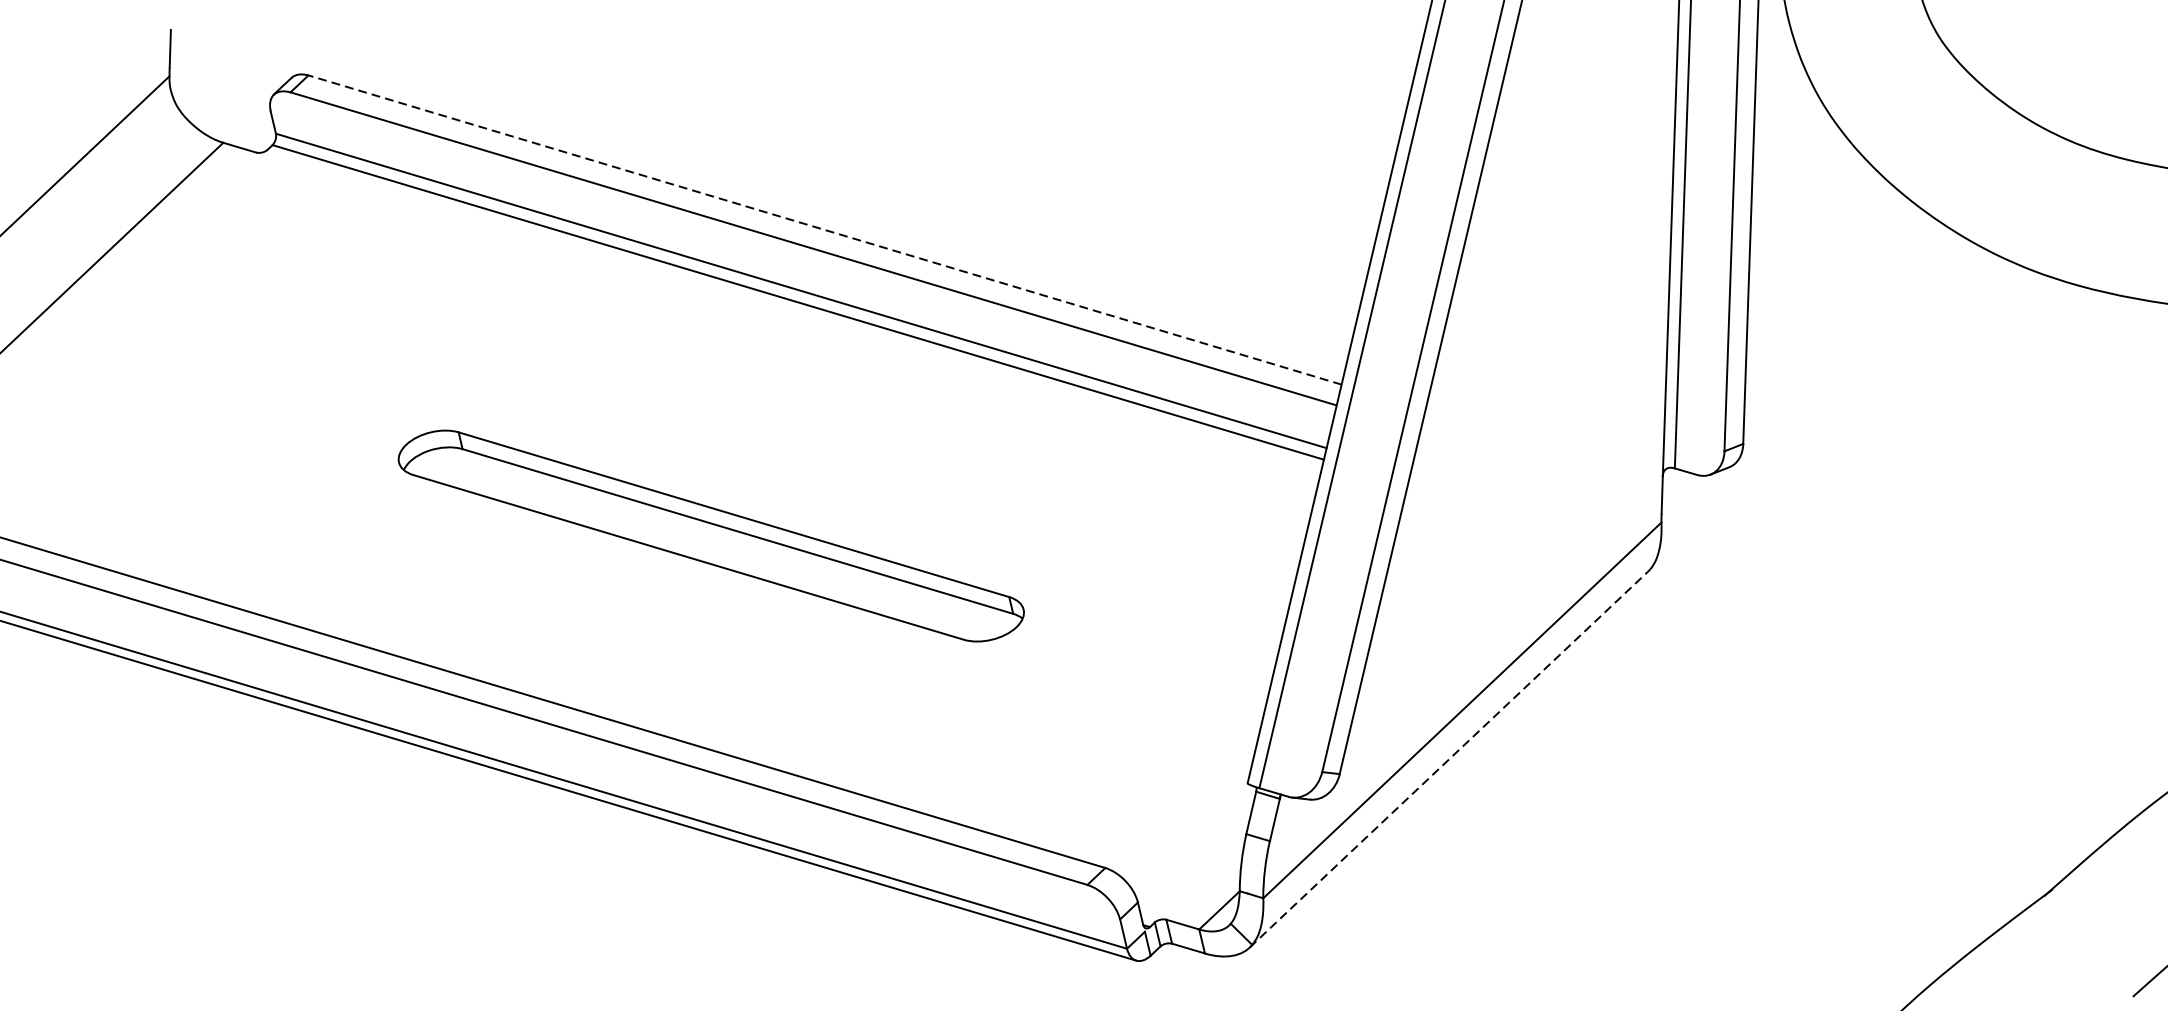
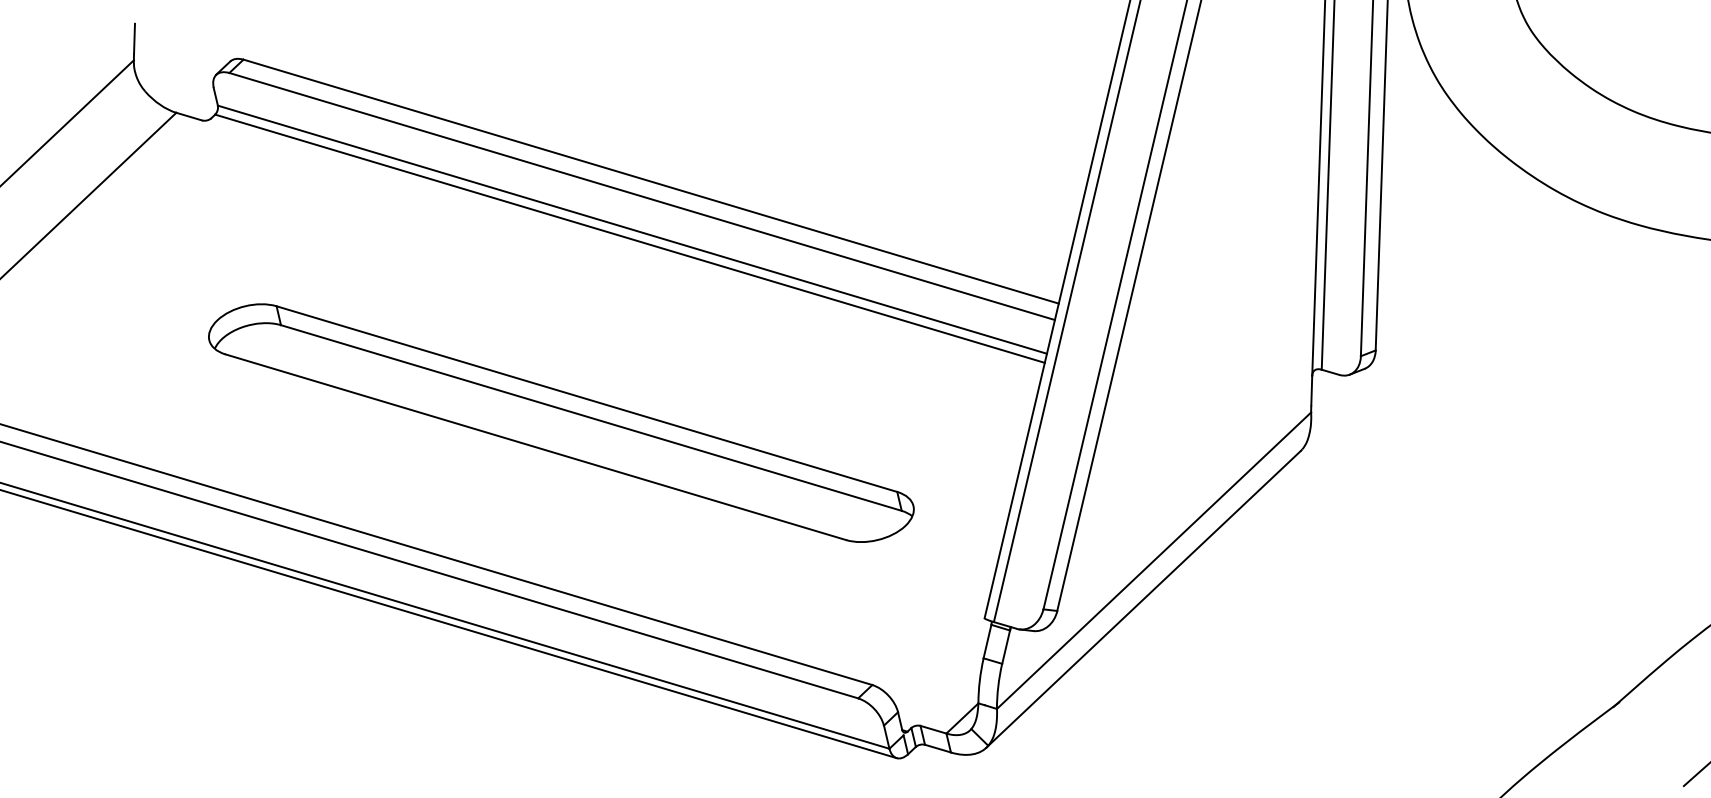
line: (825, 229) -> (651, 181), dashed -> solid
part: (711, 535) -> (561, 422), size x1.43
line: (1448, 759) -> (1143, 599), dashed -> solid

